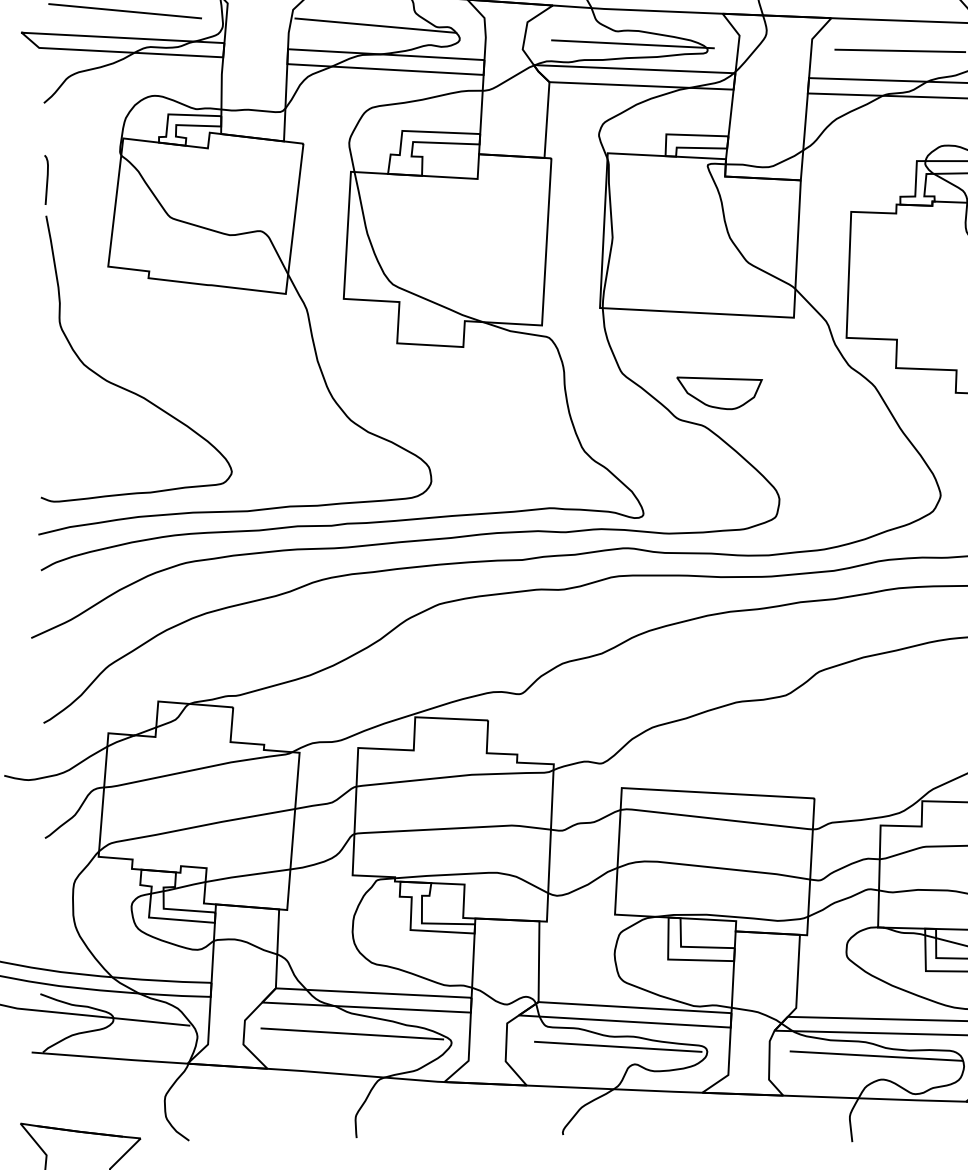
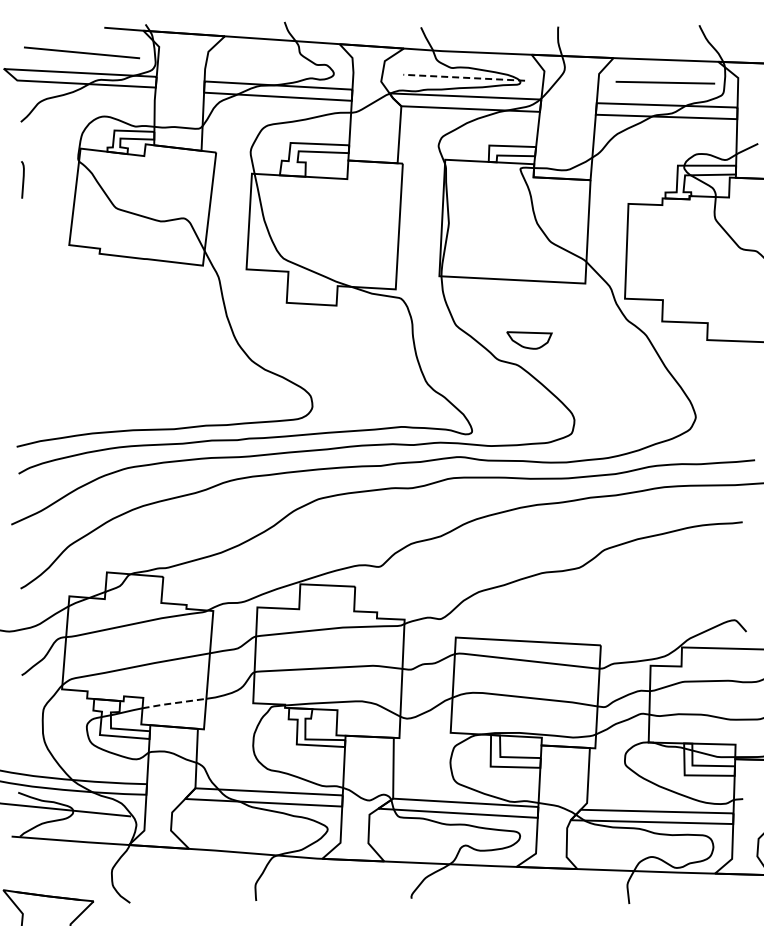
line: (375, 25) -> (270, 63), removed
line: (633, 43) -> (464, 77), solid -> dashed
curve: (123, 386) -> (80, 335), removed
part: (719, 393) -> (529, 340), size x0.7
line: (246, 875) -> (173, 703), solid -> dashed
line: (351, 1033) -> (252, 822), removed
line: (617, 1047) -> (452, 832), removed
line: (876, 1055) -> (647, 838), removed

